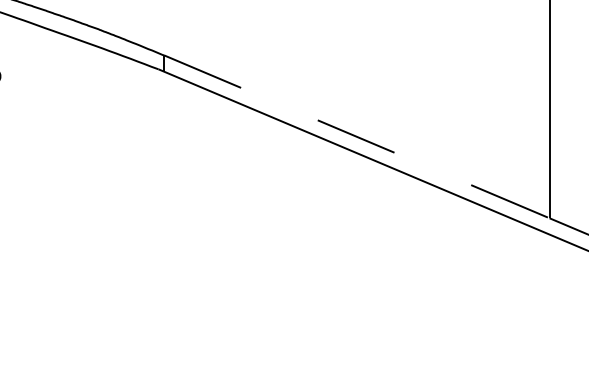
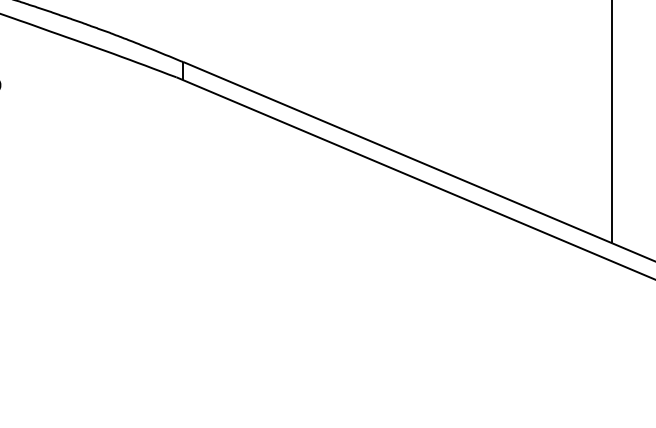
line: (357, 137) -> (398, 153), dashed -> solid

